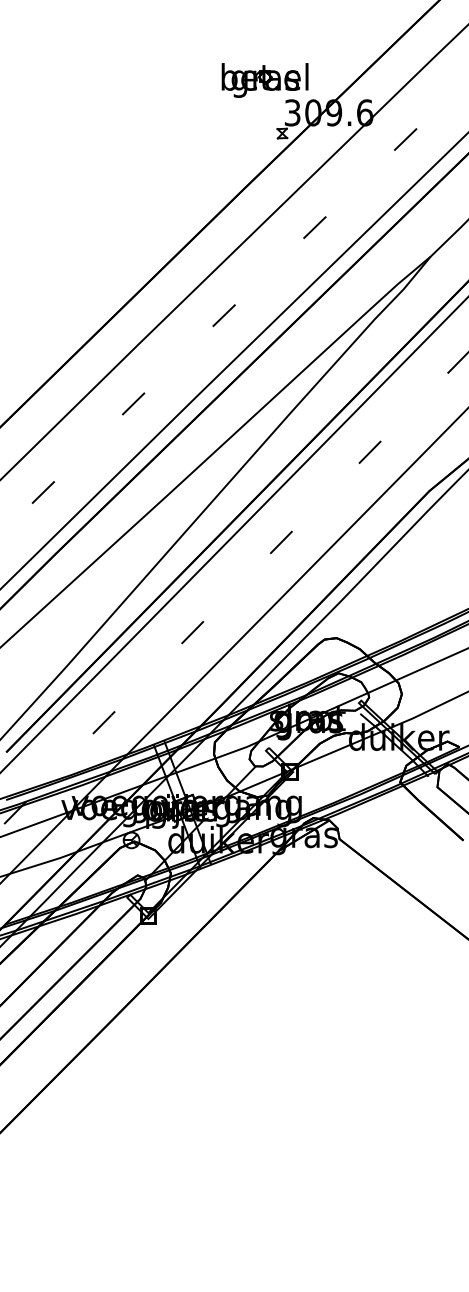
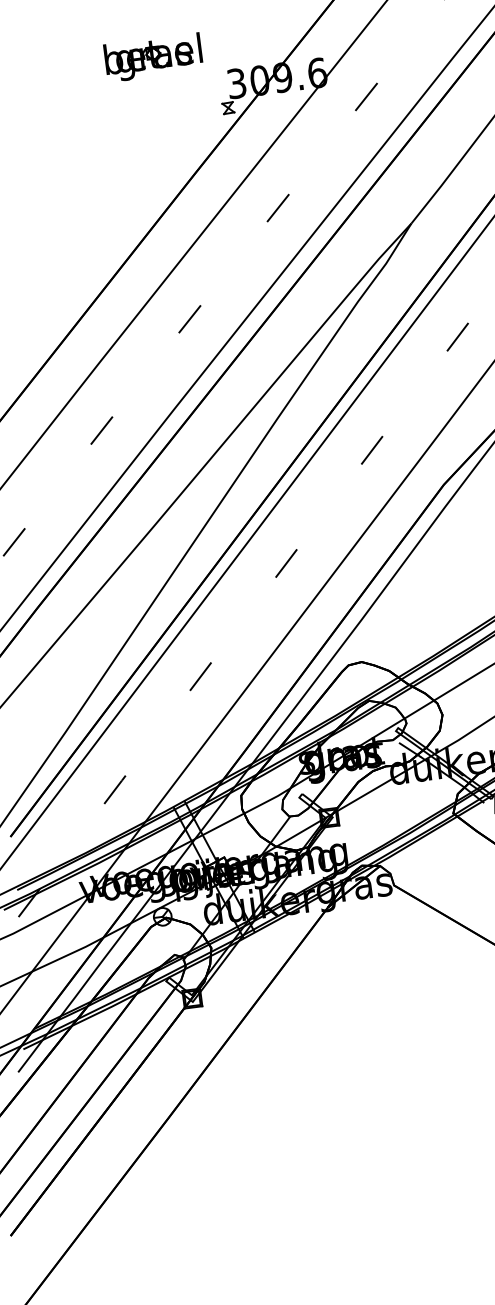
part: (264, 80) -> (152, 57), moved

